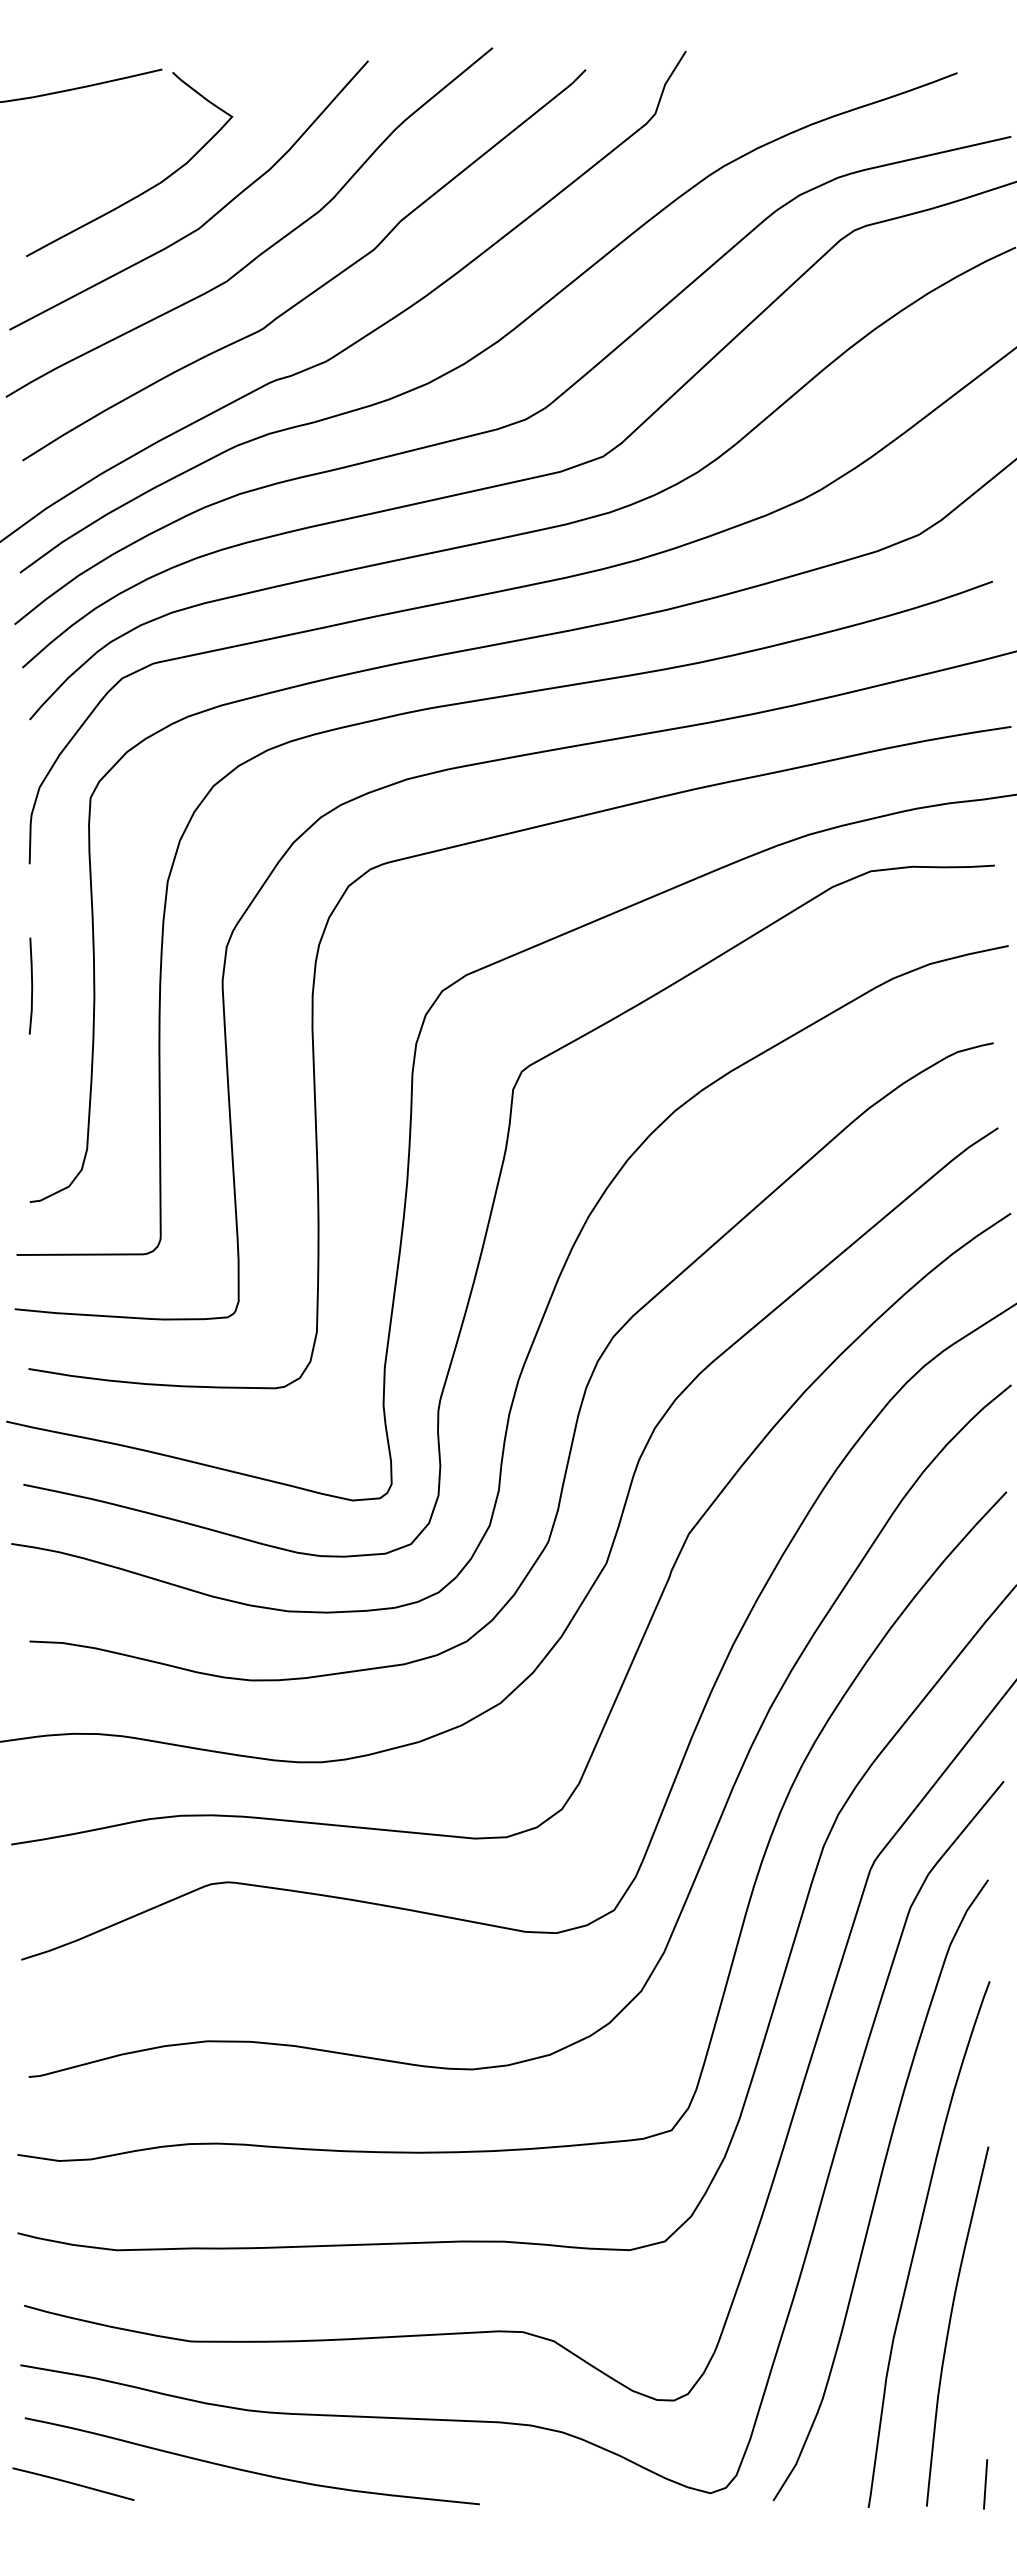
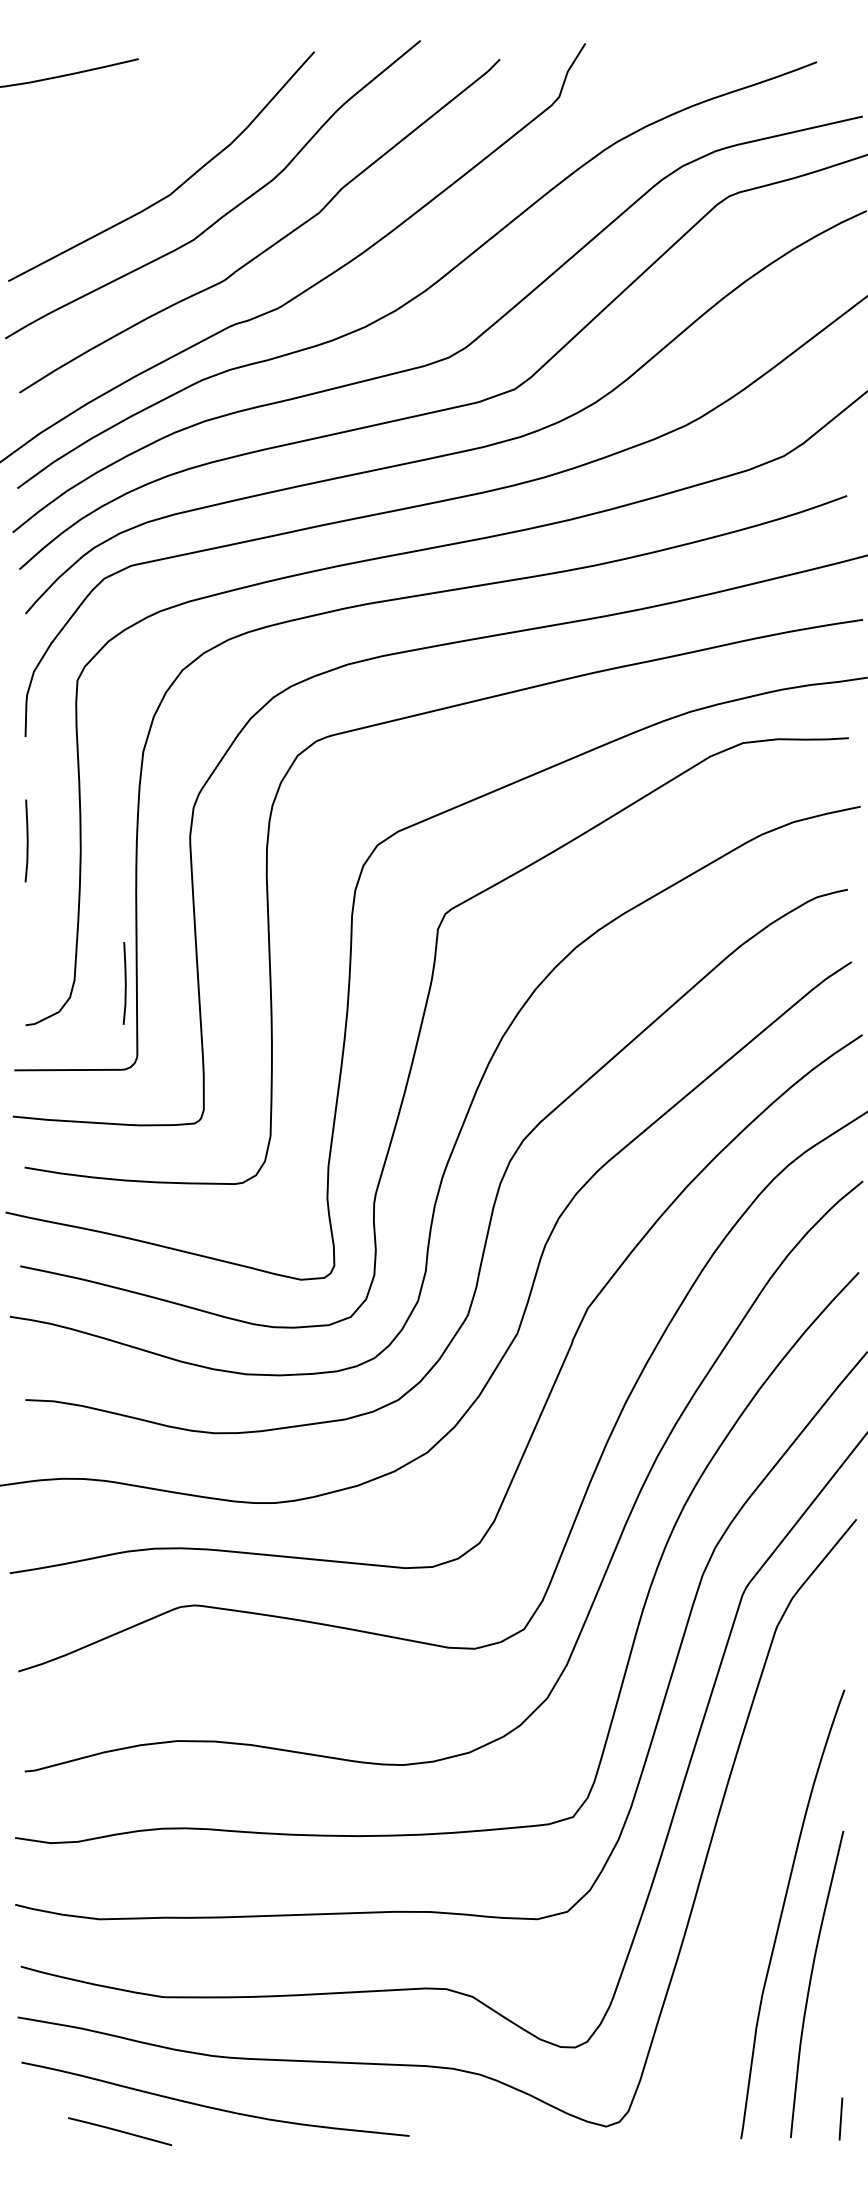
curve: (143, 191) -> (122, 163), removed
curve: (146, 1152) -> (125, 982), added
curve: (878, 2190) -> (749, 1868), removed
line: (73, 2483) -> (120, 2131), moved

